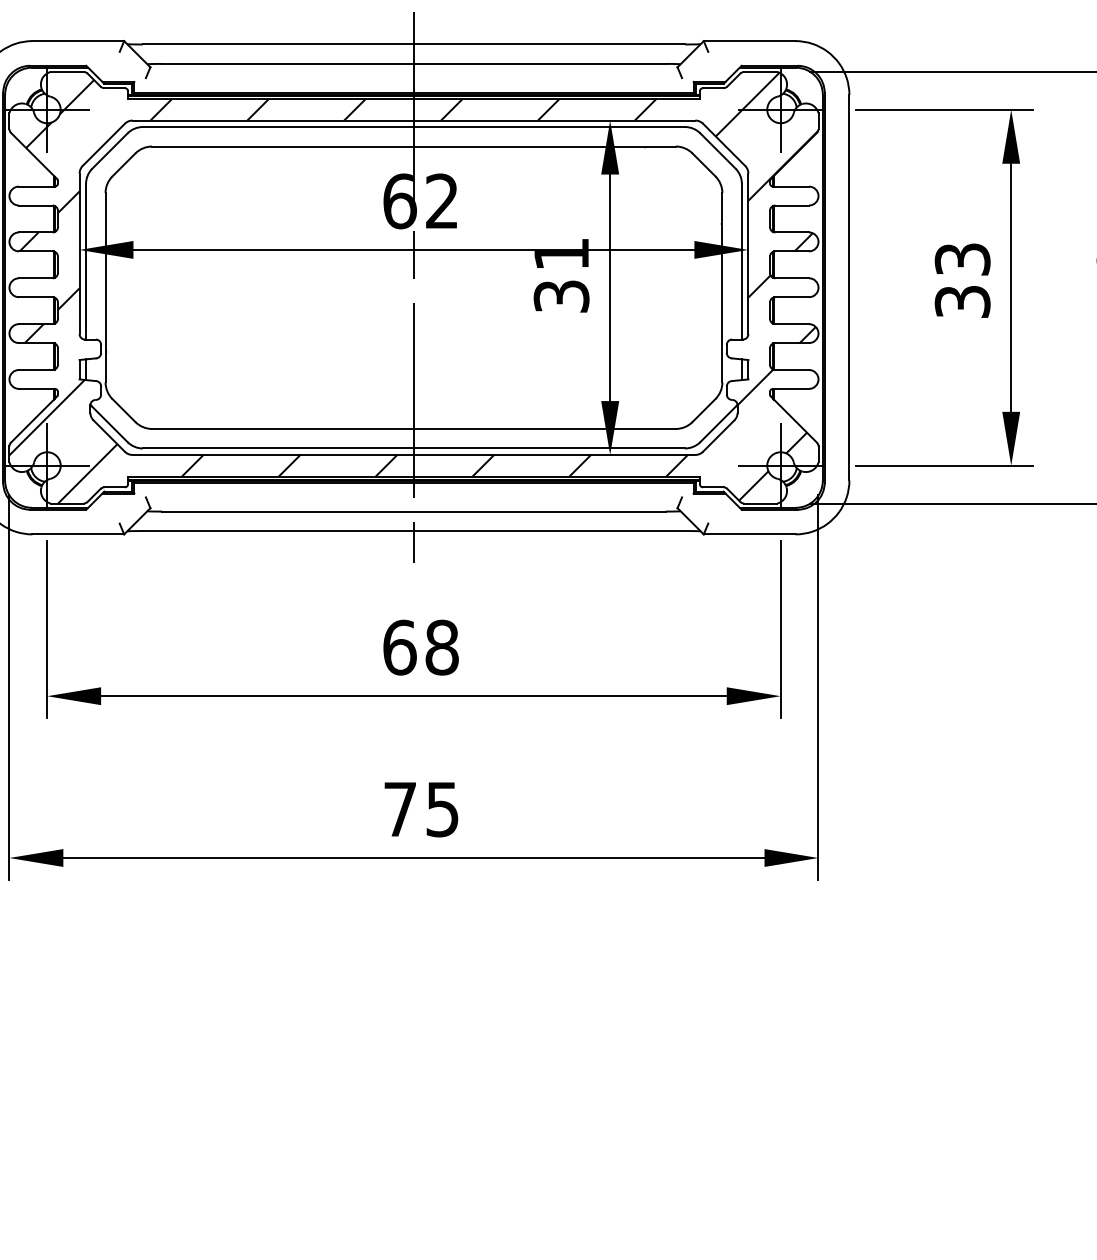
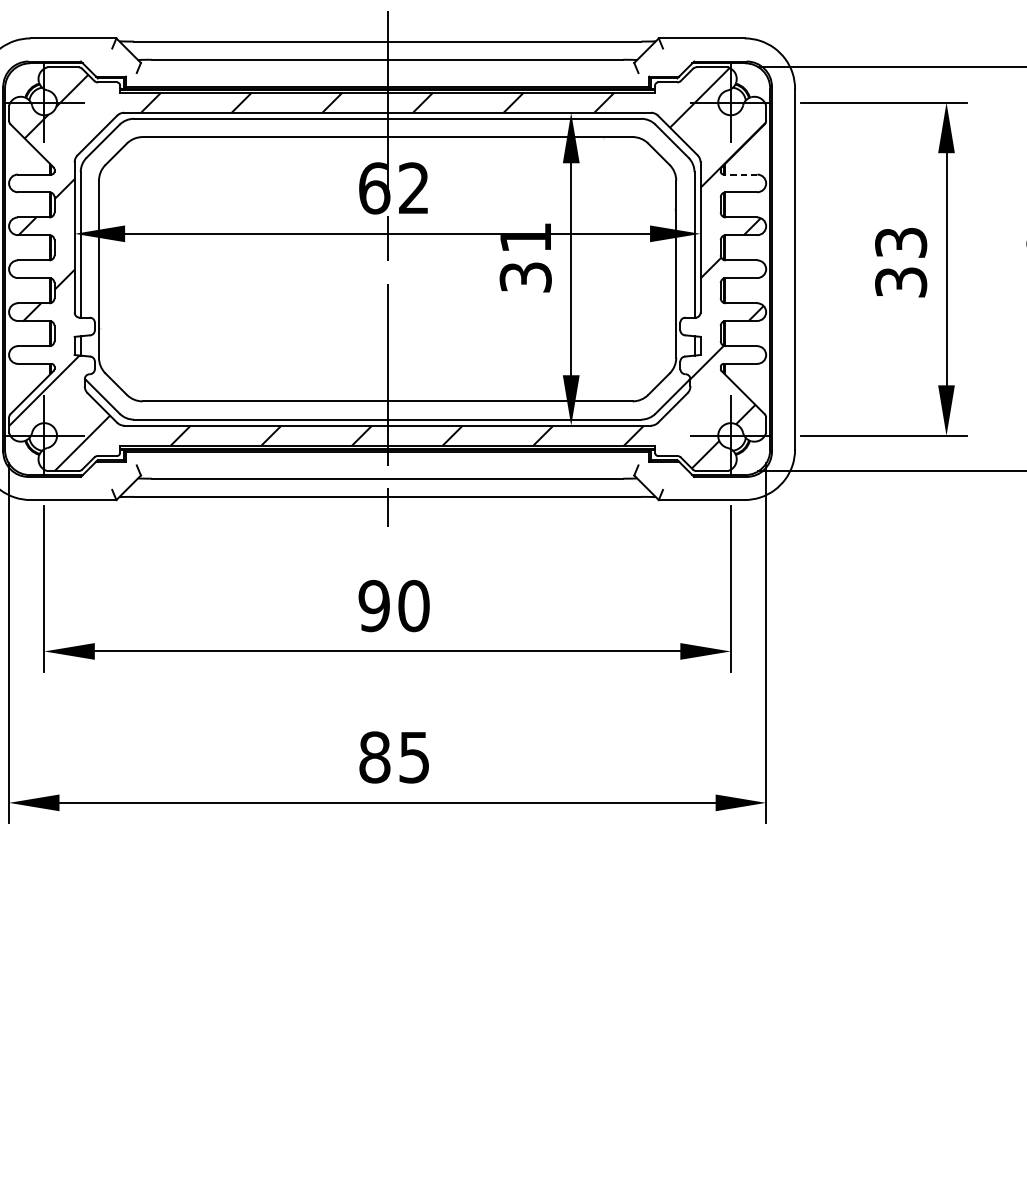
line: (791, 186) -> (740, 174), solid -> dashed
text: (420, 647) -> (393, 605), 68 -> 90
text: (400, 809) -> (375, 757), 75 -> 85

